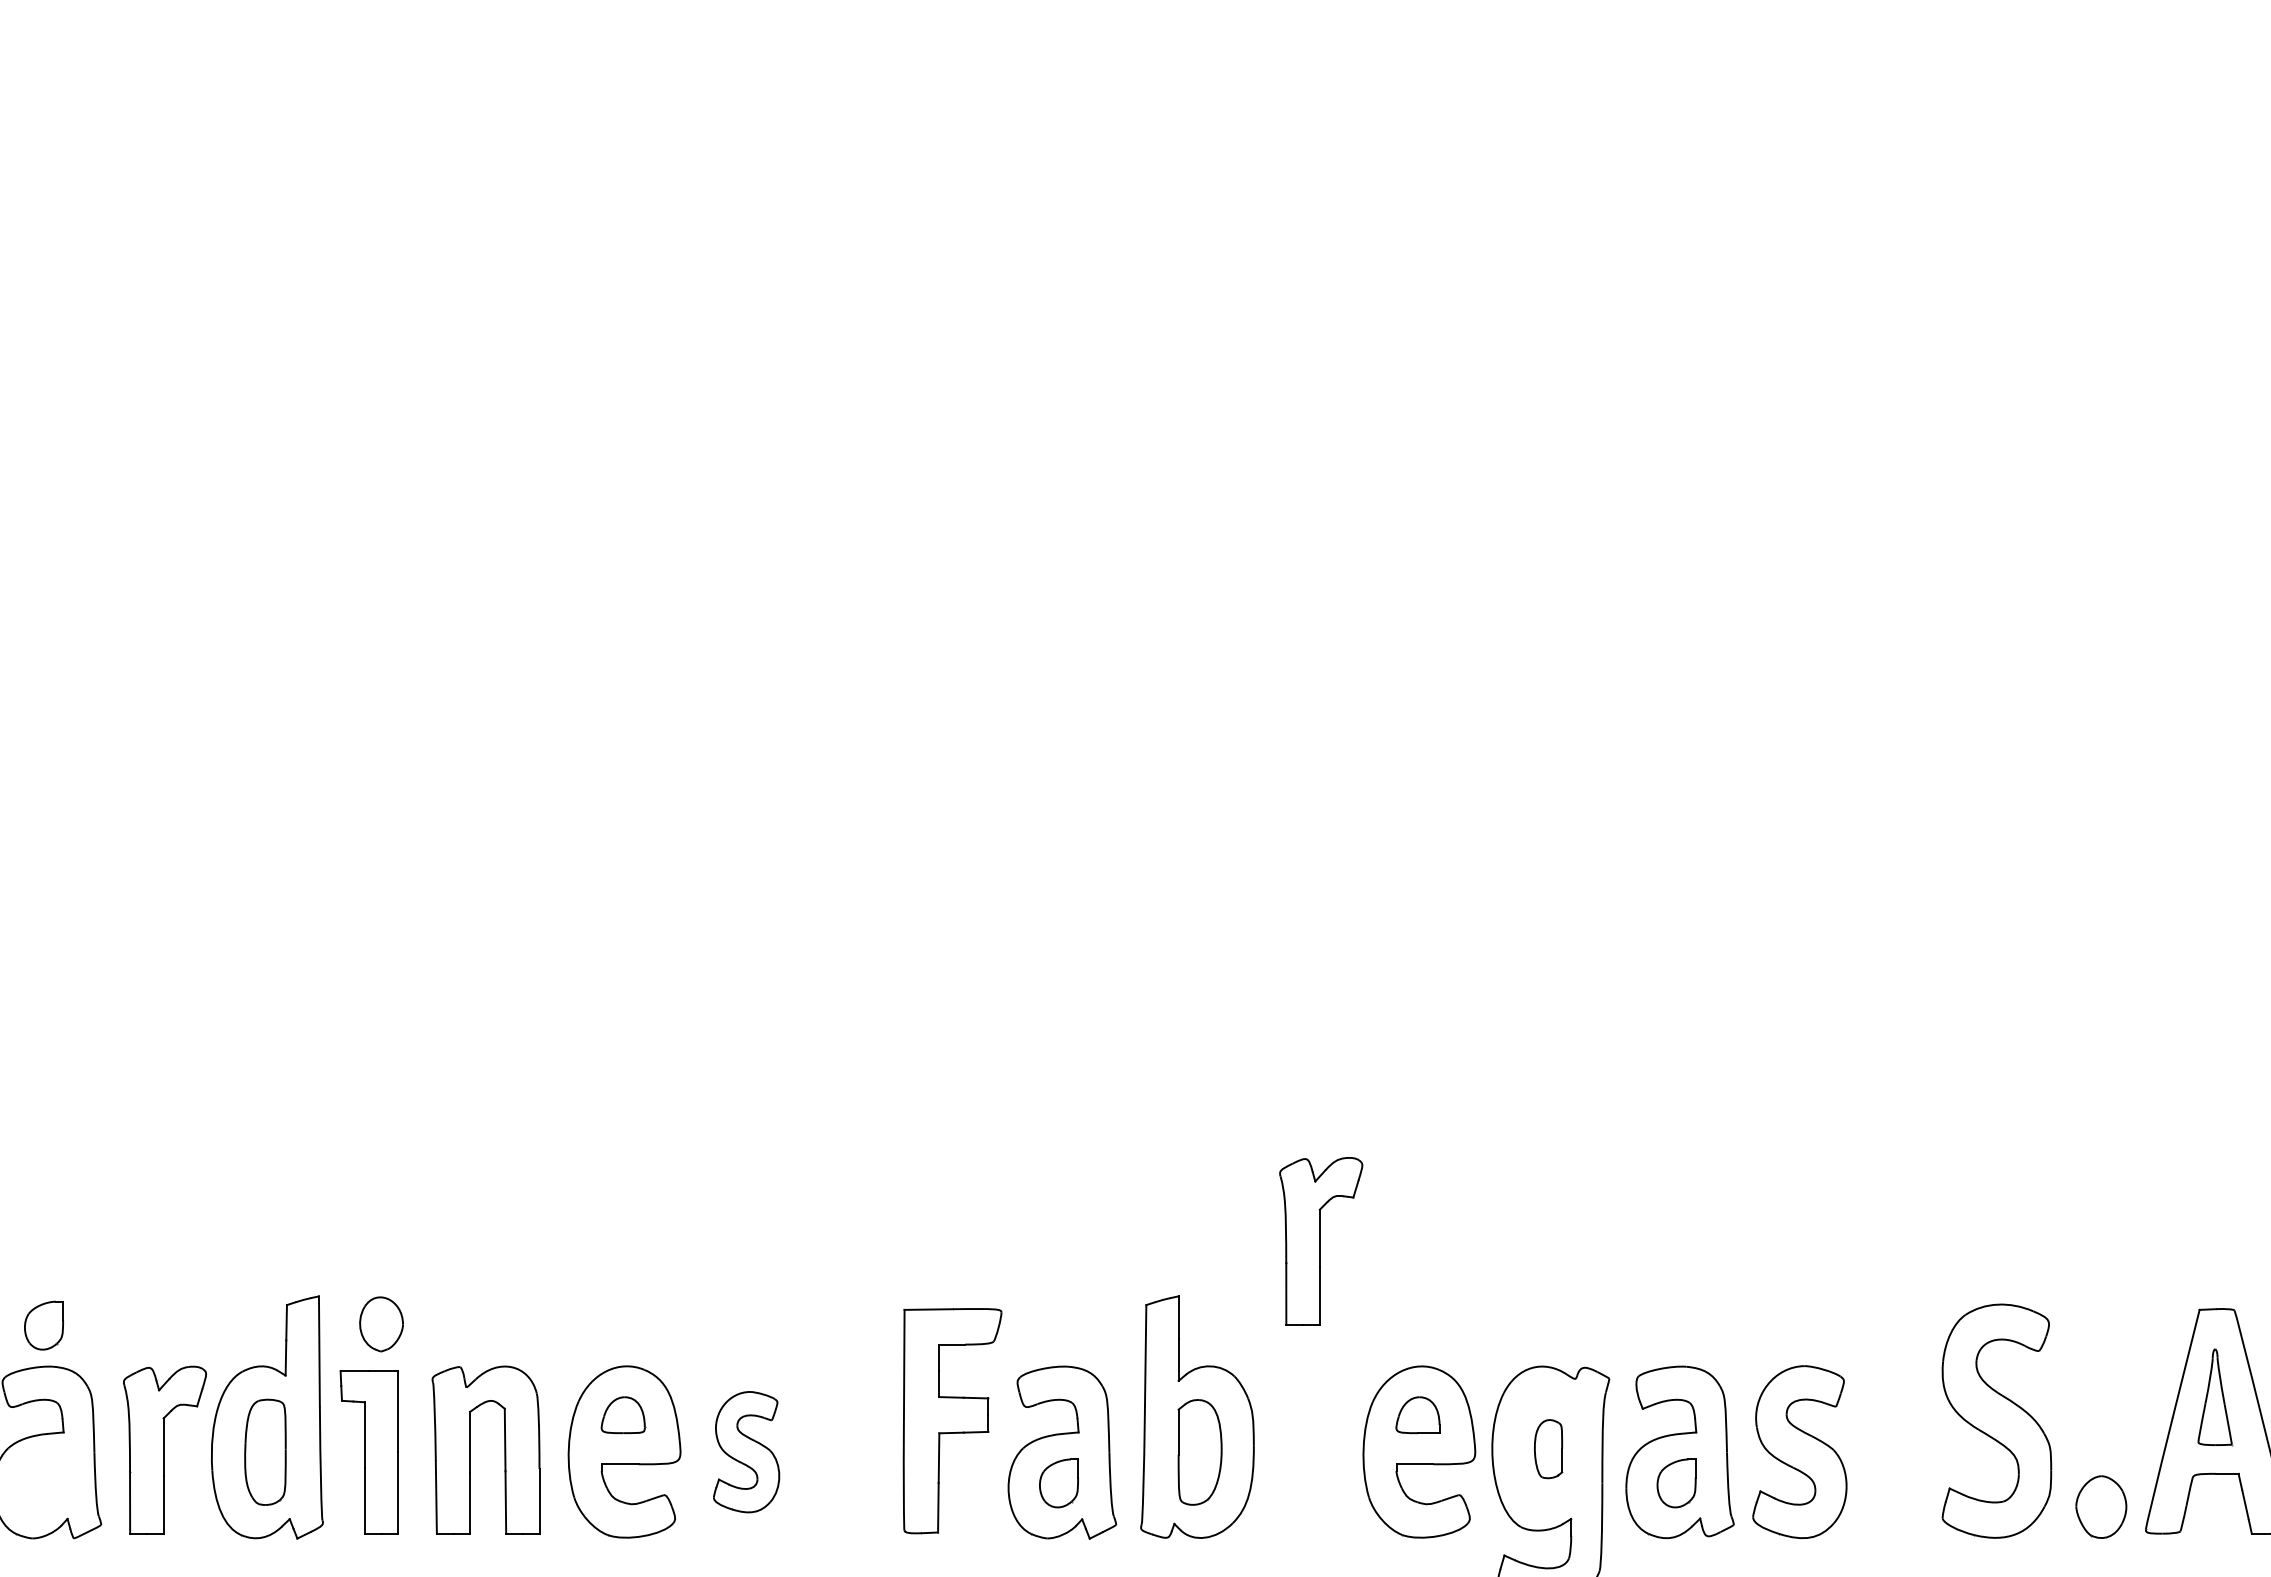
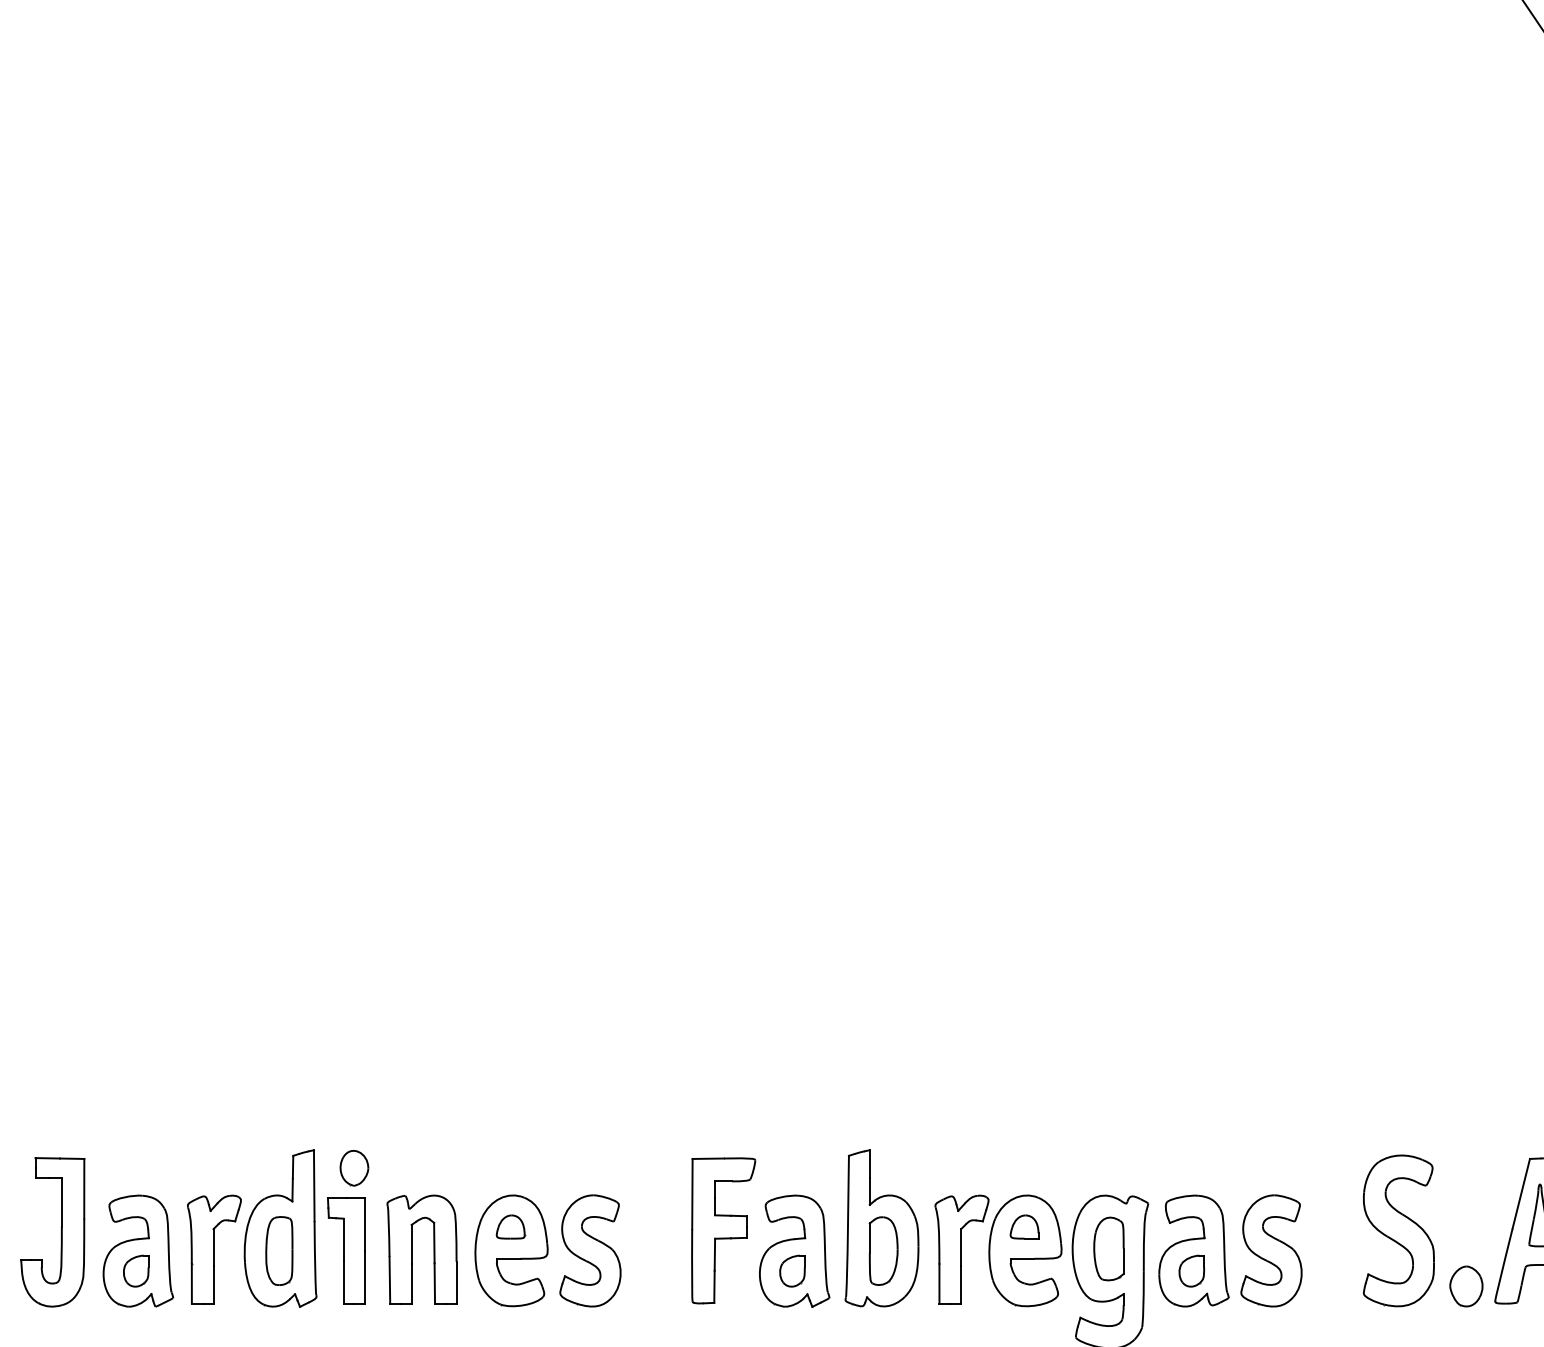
part: (1320, 1241) -> (961, 1249), moved
part: (44, 1324) -> (136, 1270), moved
part: (1547, 1448) -> (1108, 1248), size x1.67
part: (746, 1451) -> (590, 1250), size x1.43

